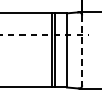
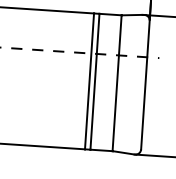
line: (82, 50) -> (145, 85), dashed -> solid

